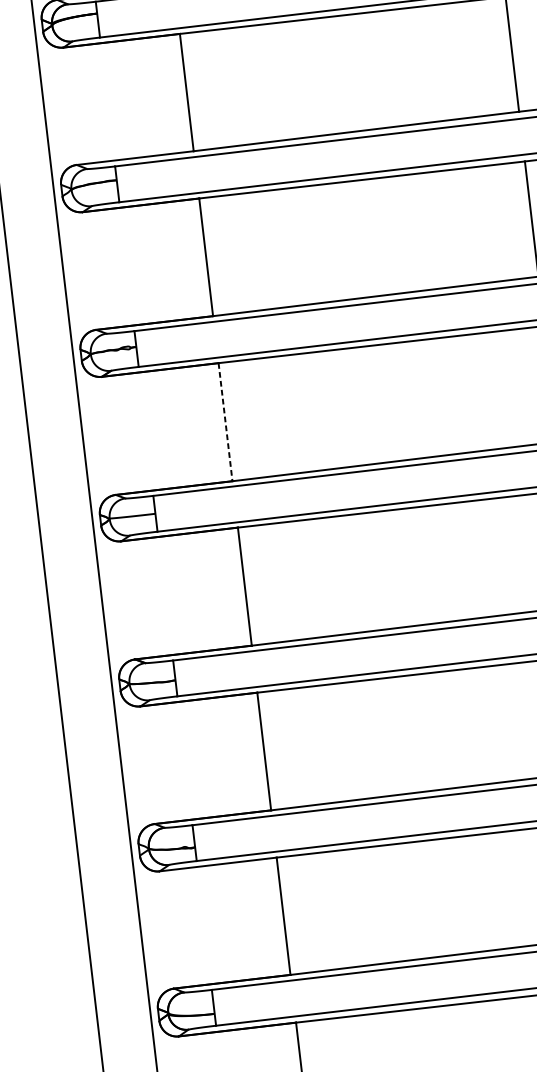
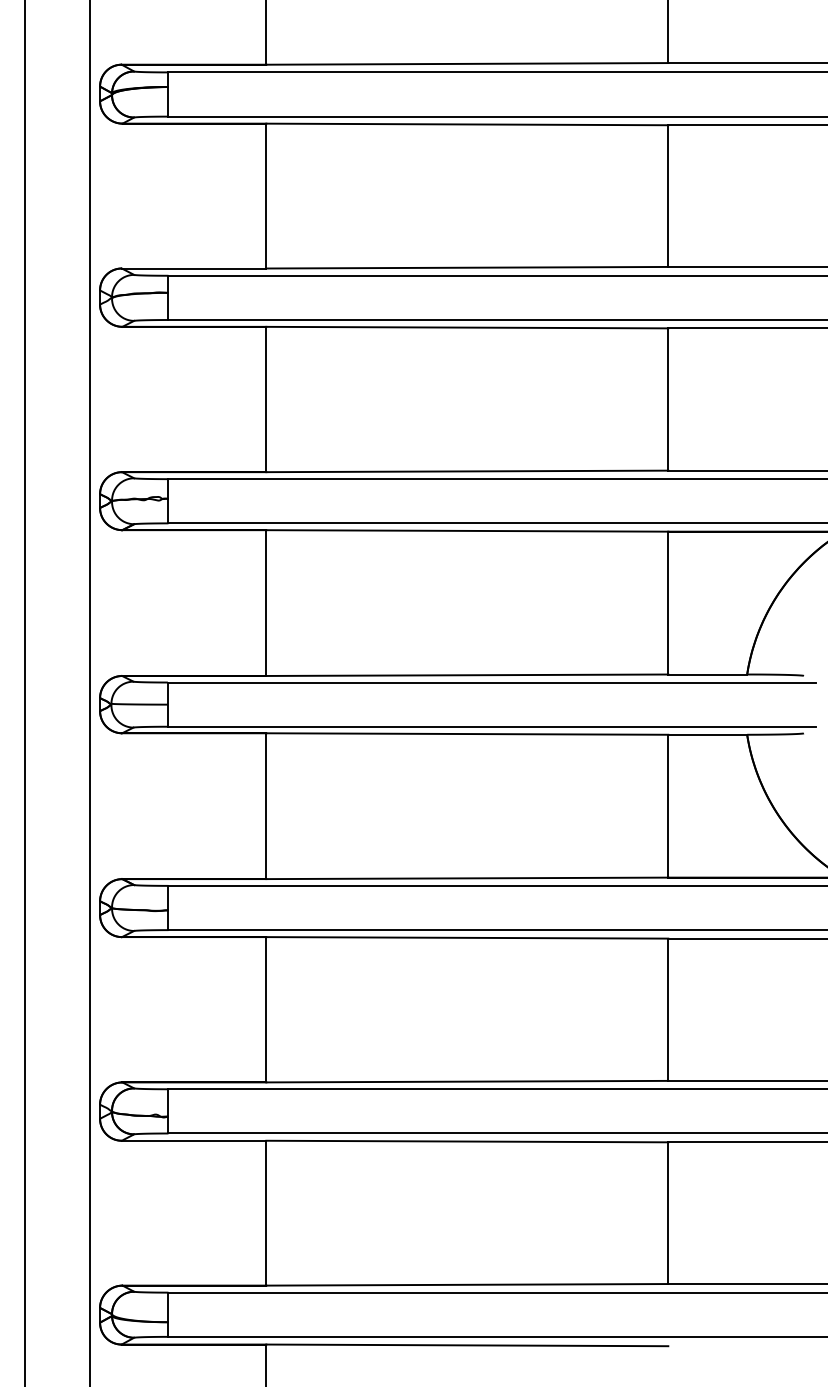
line: (225, 422) -> (266, 603), dashed -> solid

